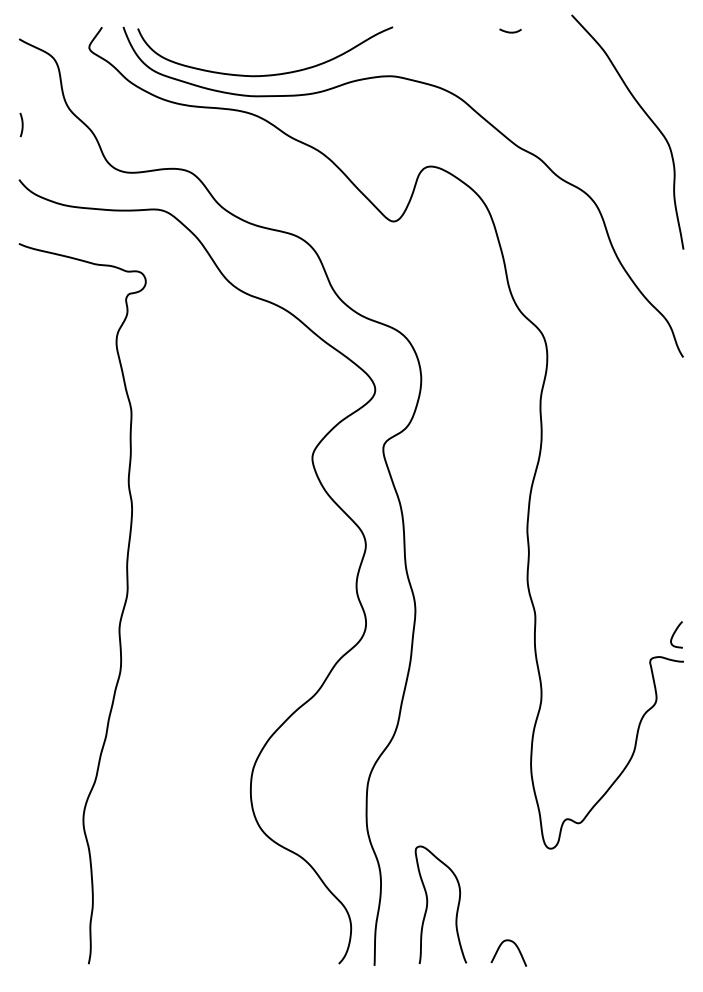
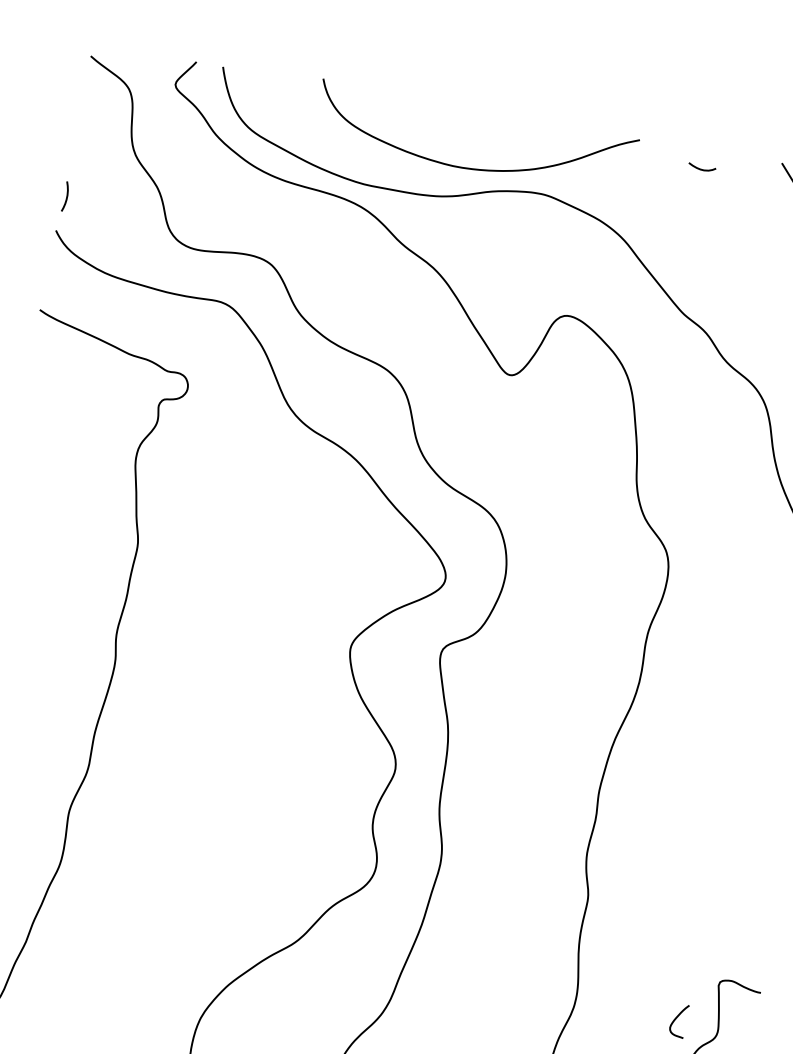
curve: (265, 74) -> (470, 167), moved
curve: (21, 124) -> (65, 196), moved
curve: (675, 633) -> (677, 1018), moved

